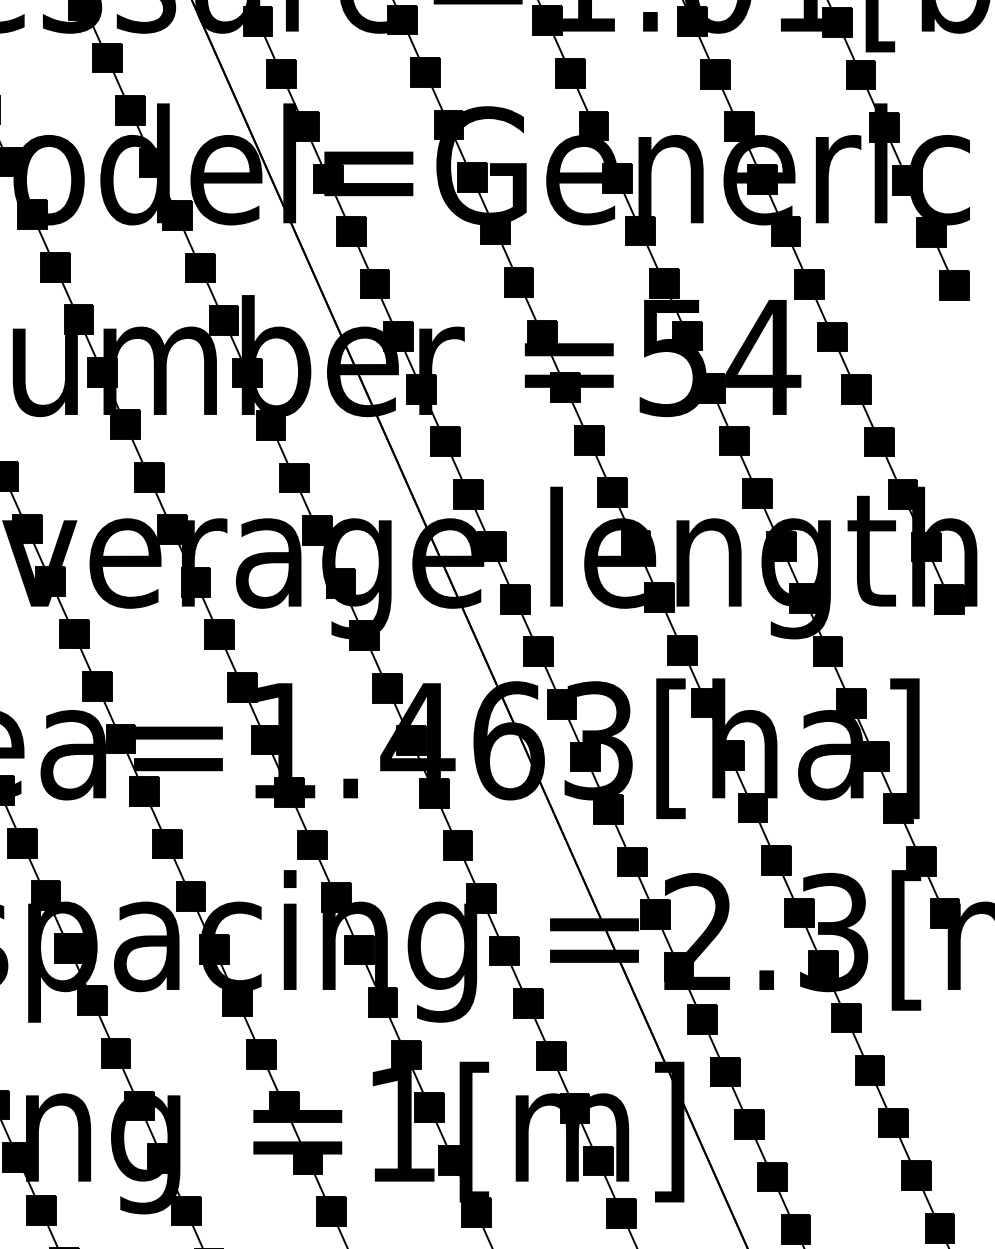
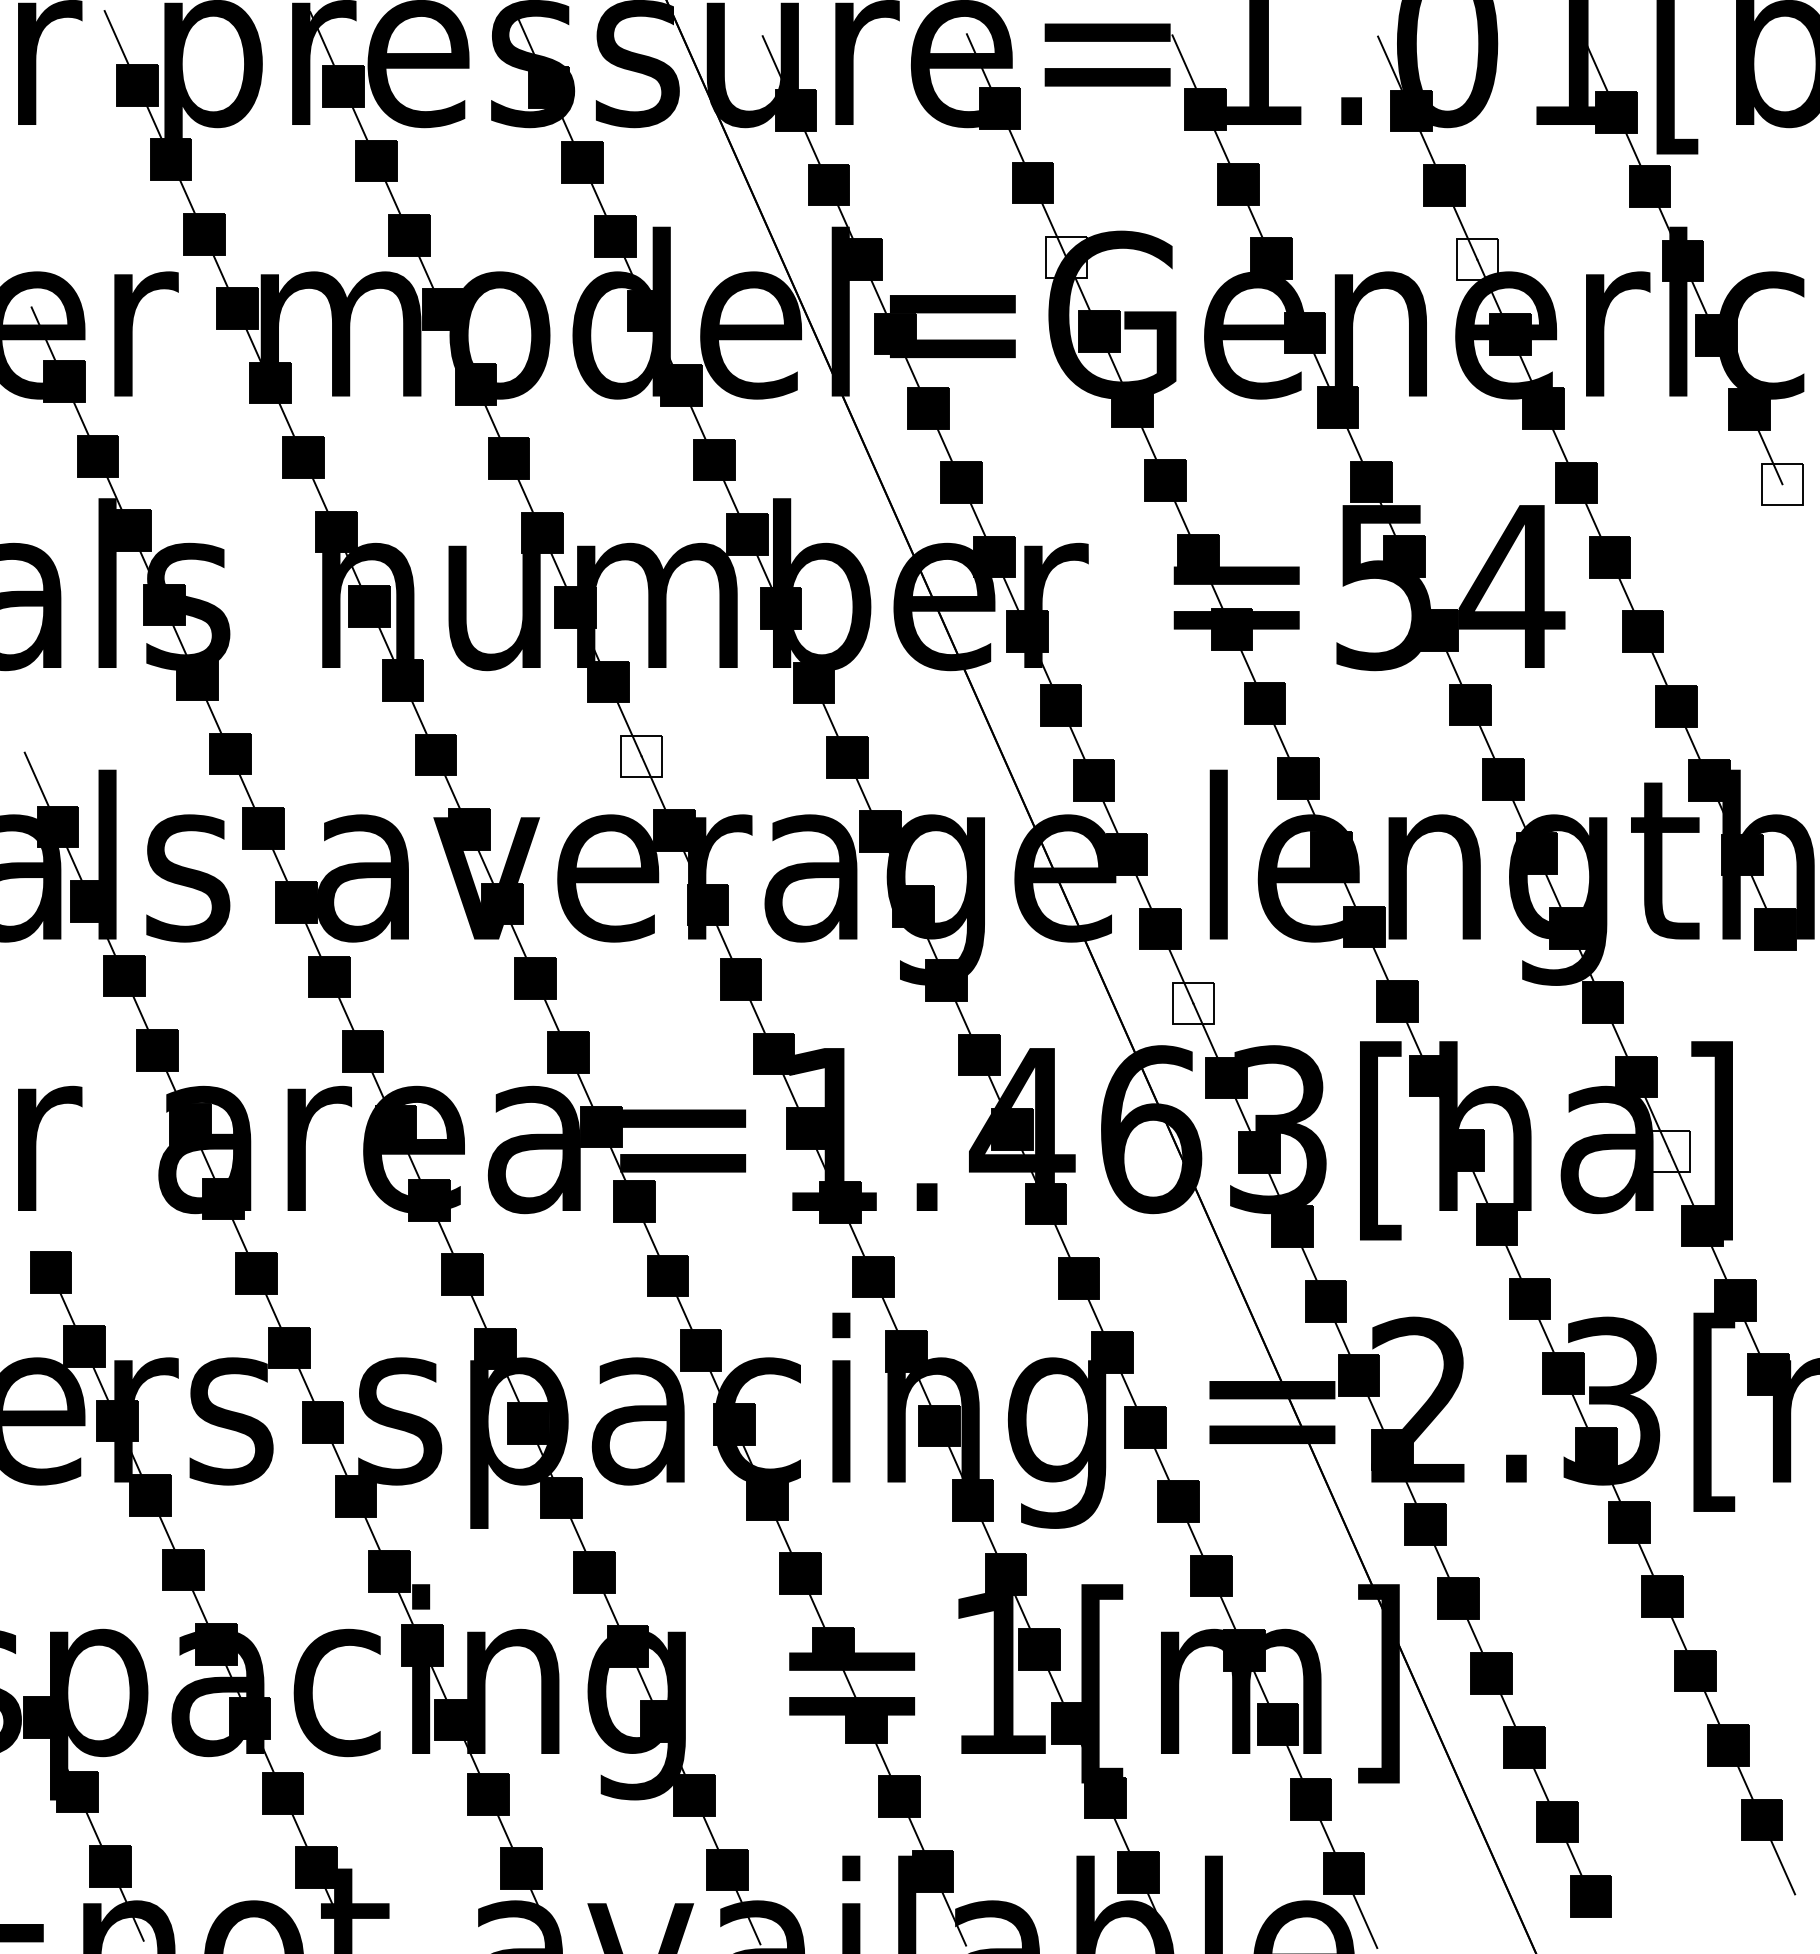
fill: (448, 125) -> (1065, 257), removed
fill: (739, 126) -> (1477, 259), removed
fill: (954, 284) -> (1782, 483), removed
fill: (149, 476) -> (641, 755), removed
fill: (538, 651) -> (1193, 1003), removed
fill: (874, 756) -> (1669, 1151), removed

